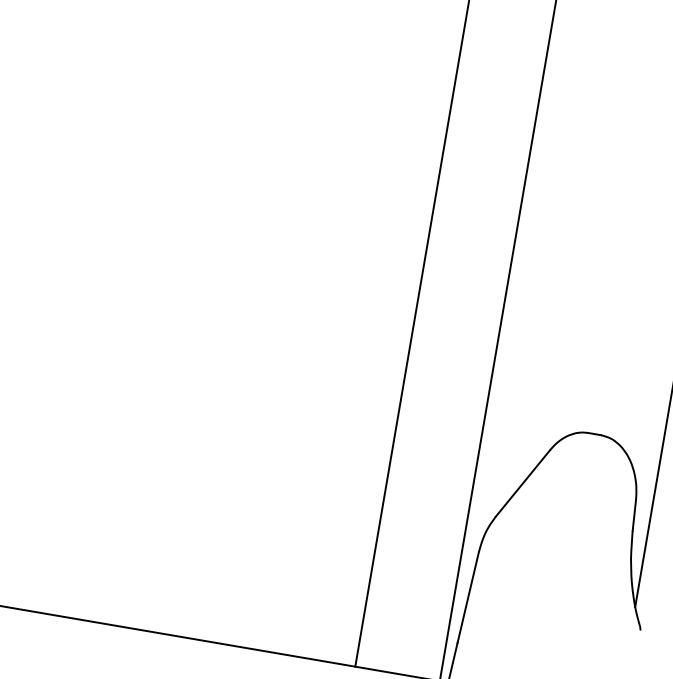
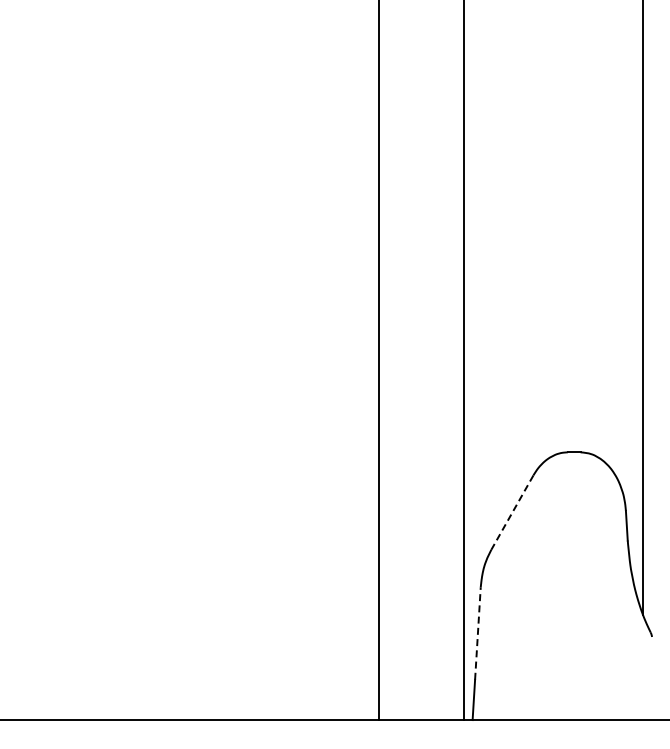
line: (523, 483) -> (512, 512), solid -> dashed
line: (467, 597) -> (477, 633), solid -> dashed

